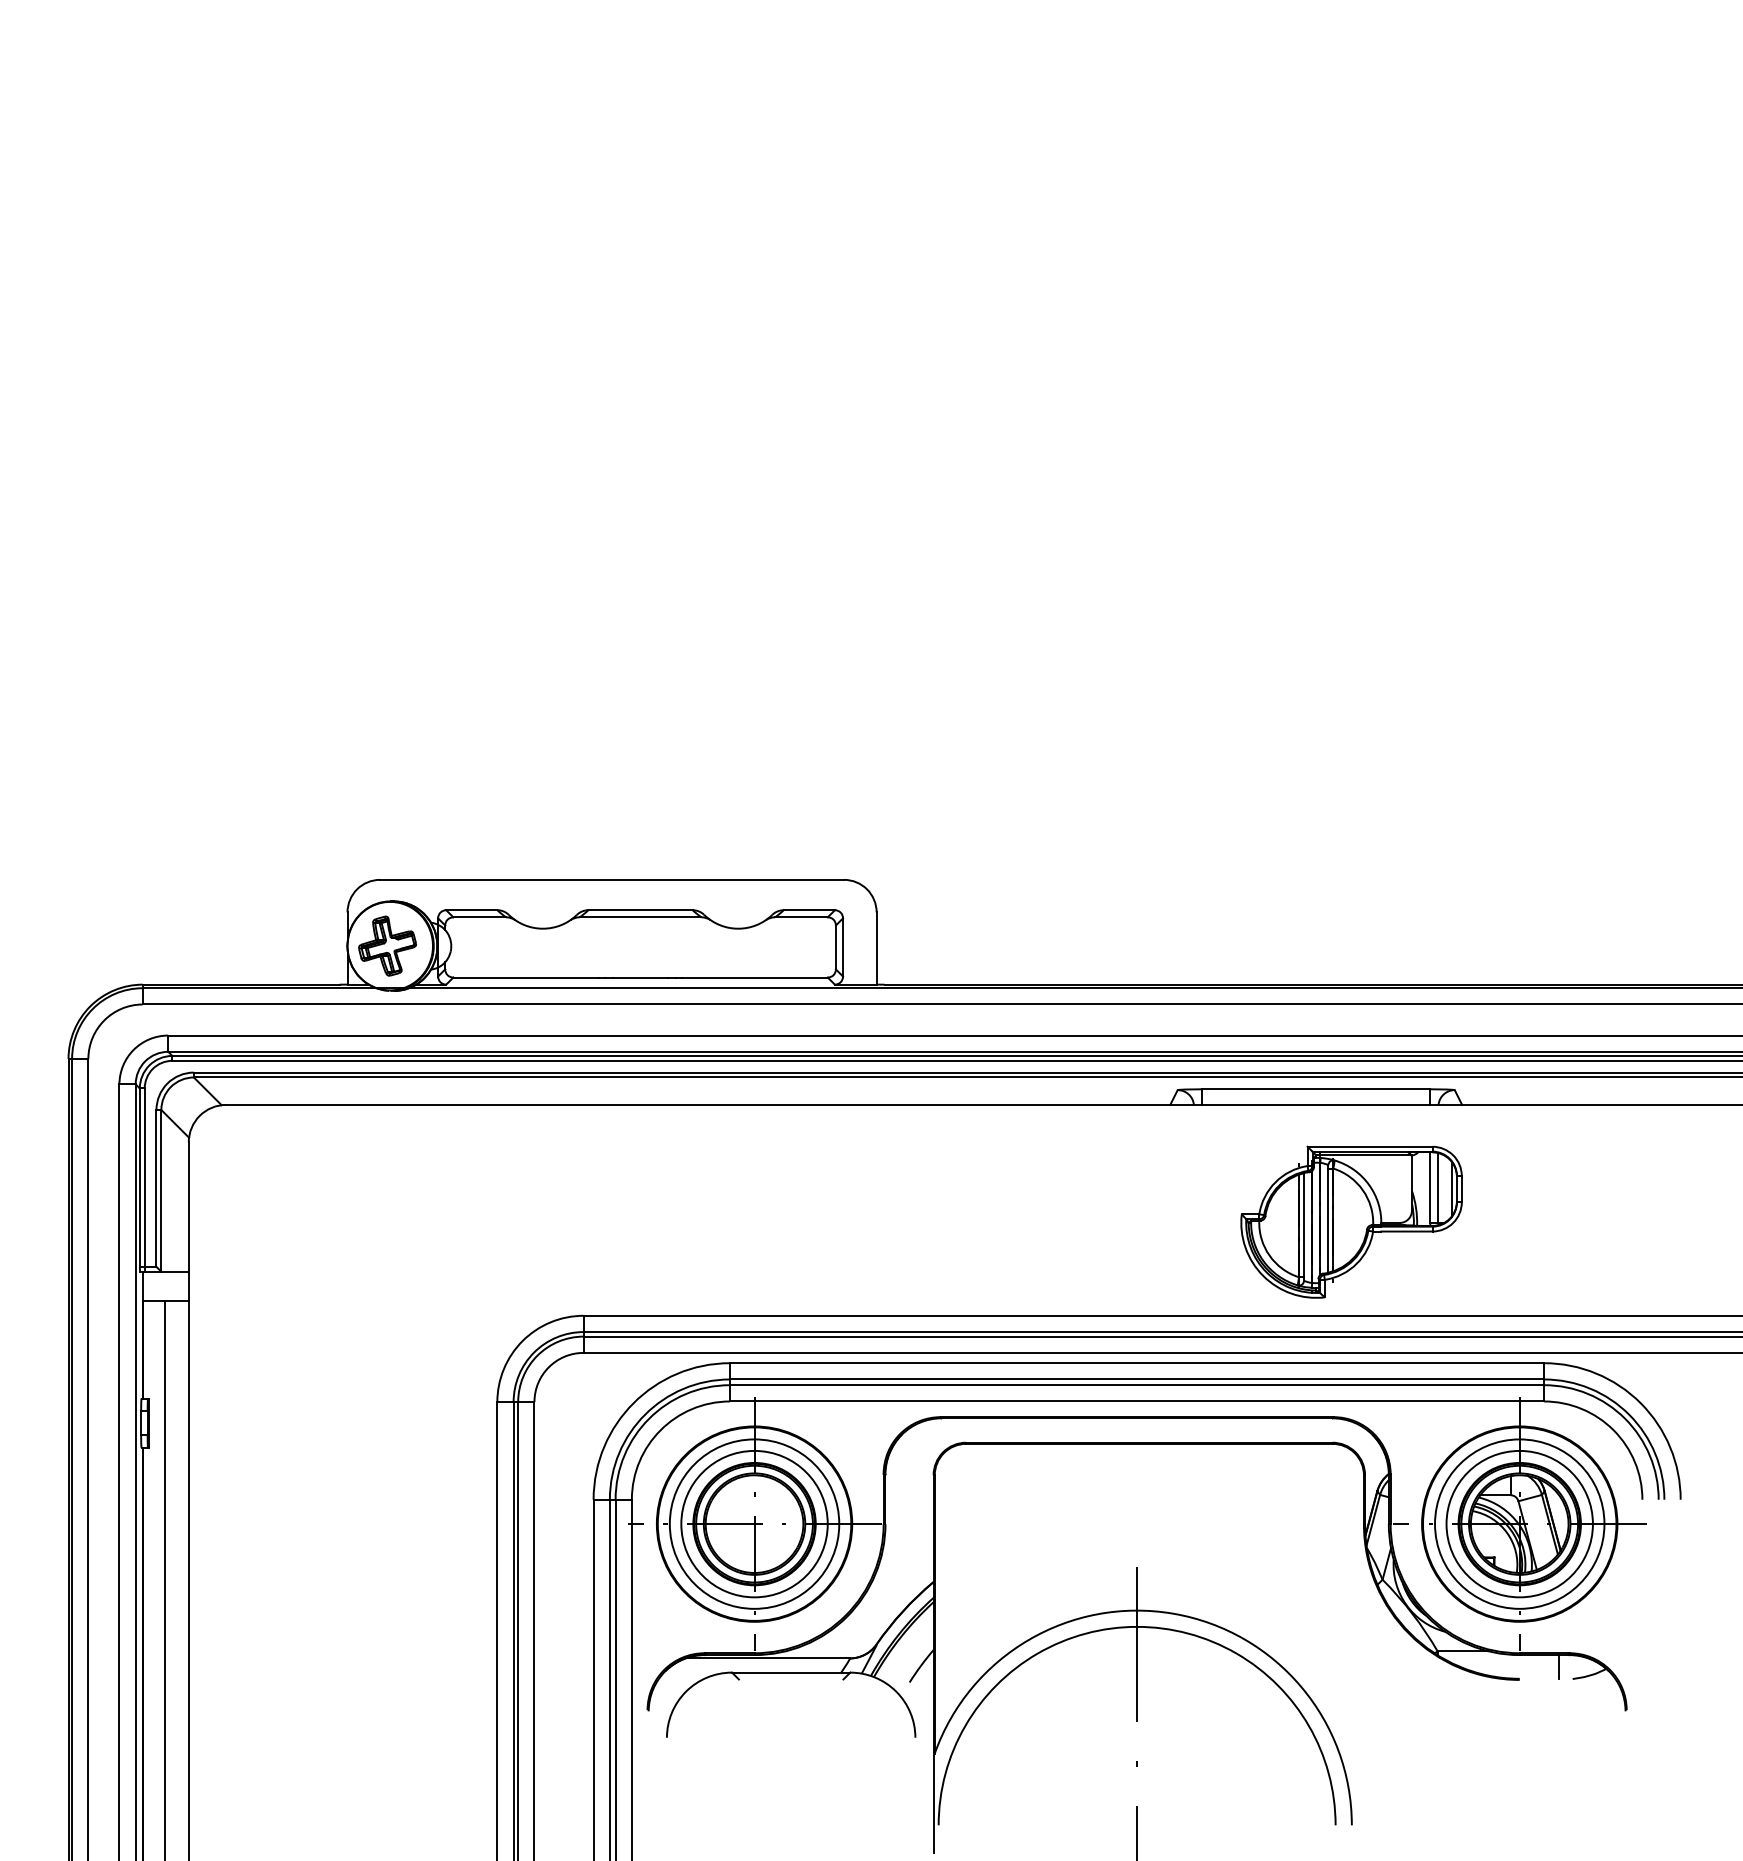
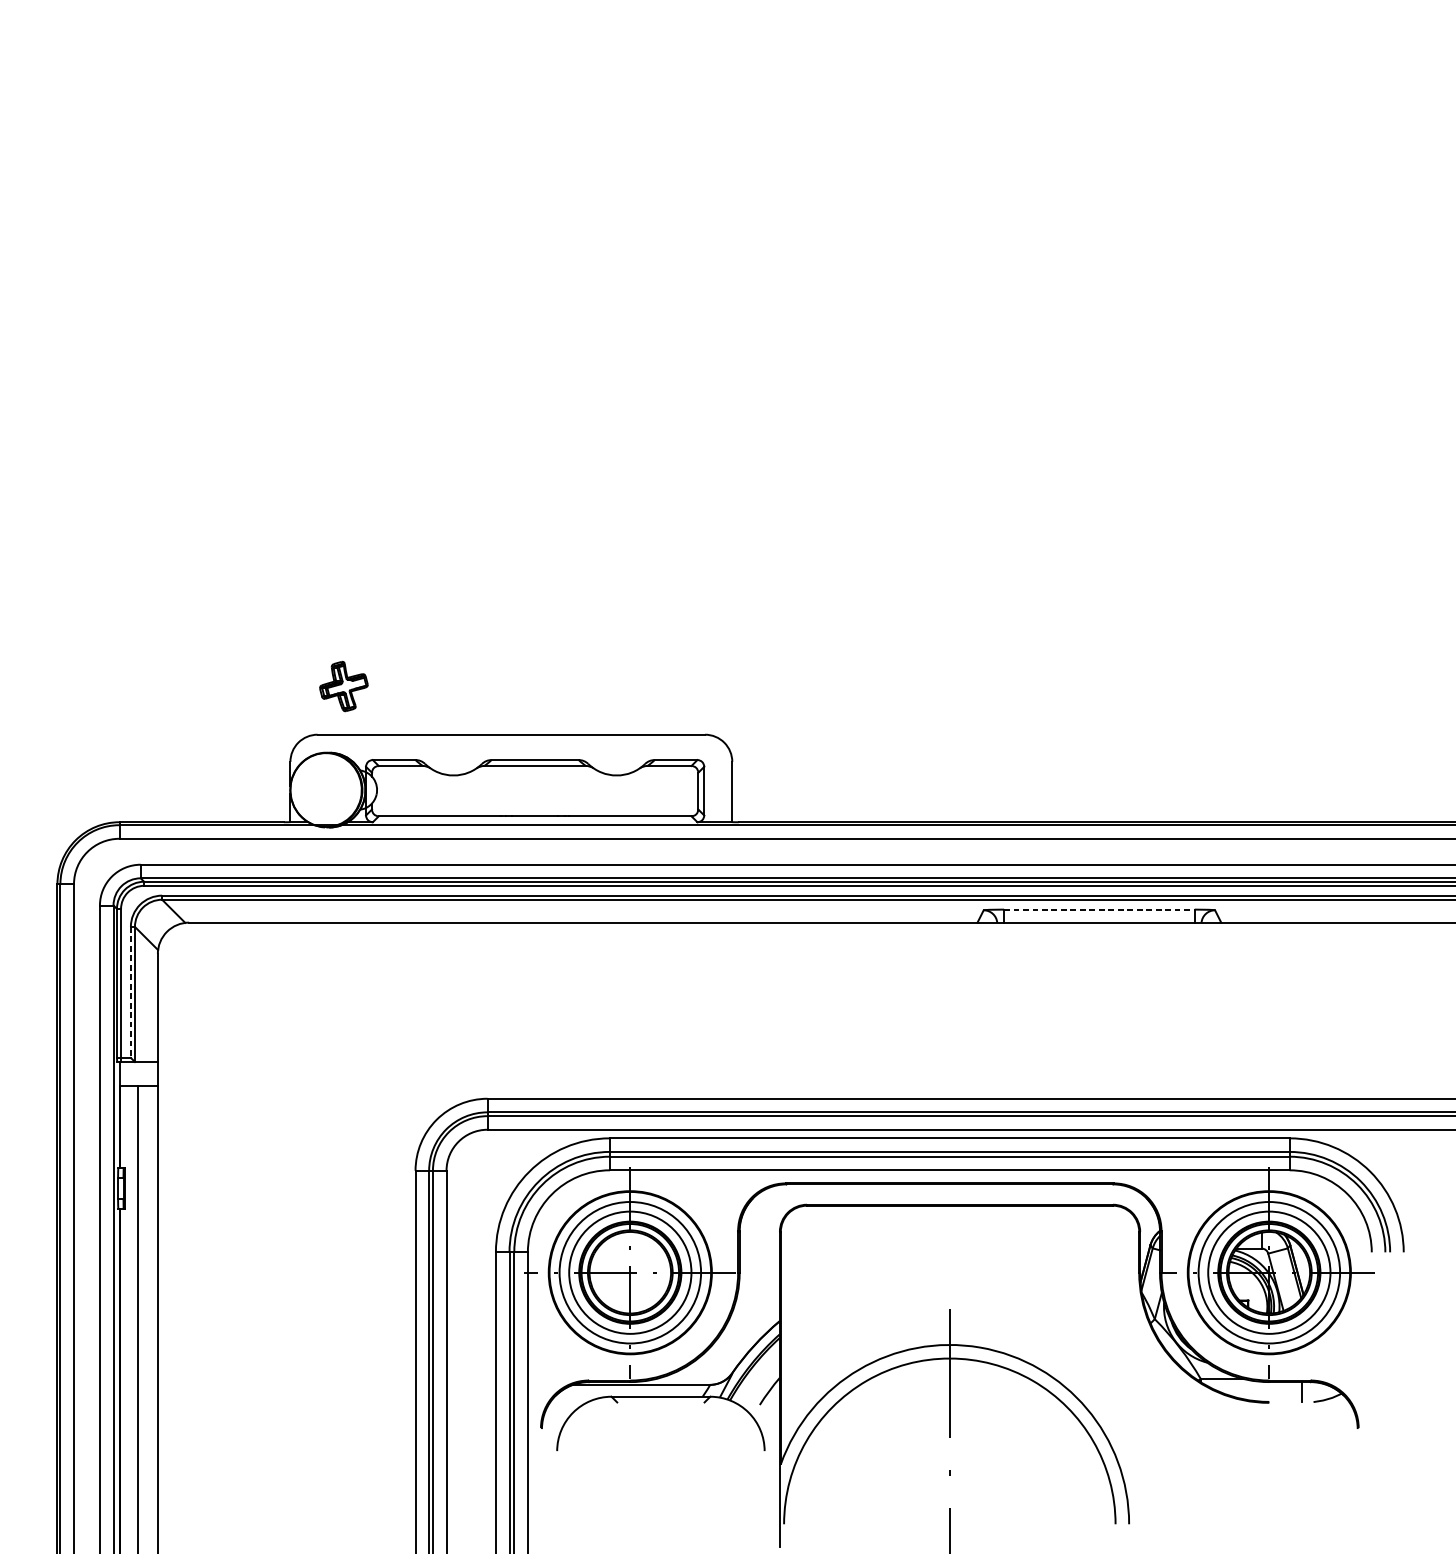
part: (387, 945) -> (343, 685), moved
line: (1316, 1089) -> (1099, 909), solid -> dashed
line: (156, 1188) -> (130, 992), solid -> dashed
part: (1351, 1221) -> (1128, 1020), removed

